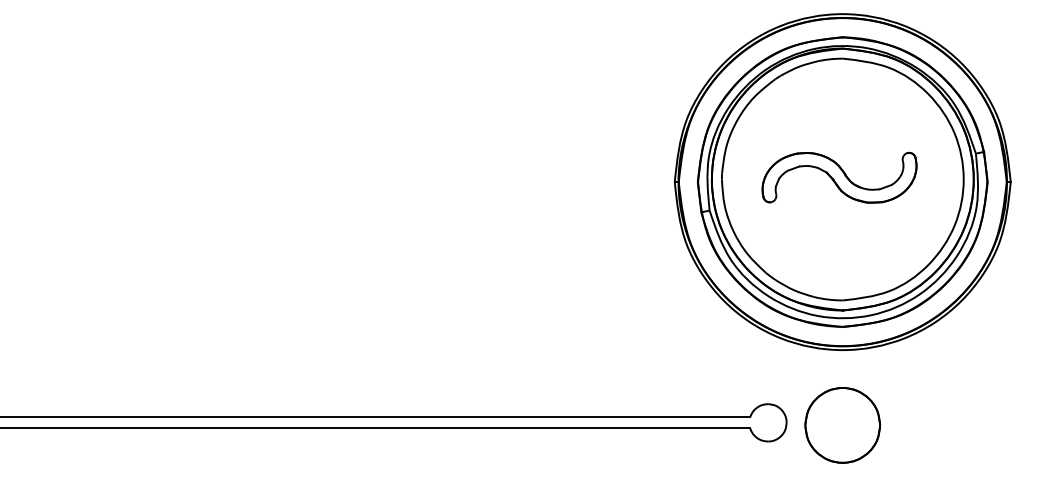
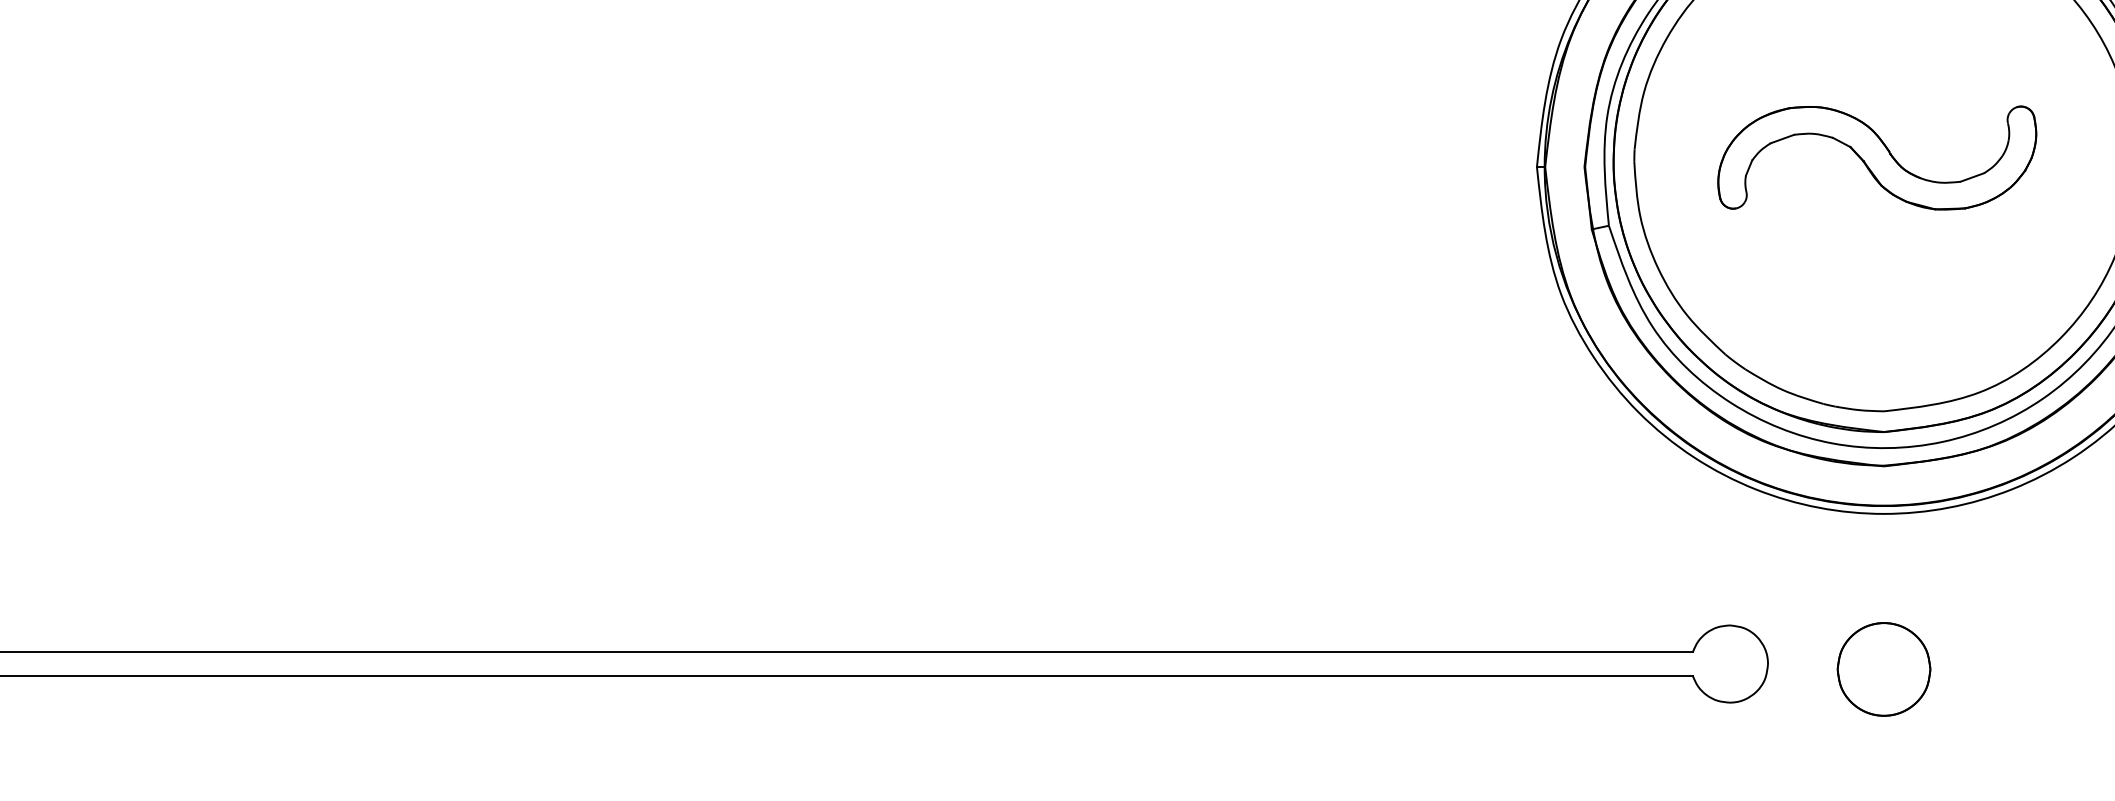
part: (842, 425) -> (1883, 669), size x0.6

